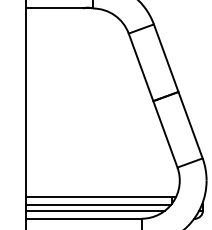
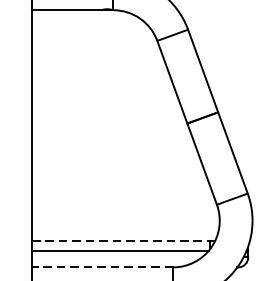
line: (99, 197) -> (121, 241), solid -> dashed
line: (95, 210) -> (116, 257), removed
line: (83, 218) -> (101, 267), solid -> dashed

